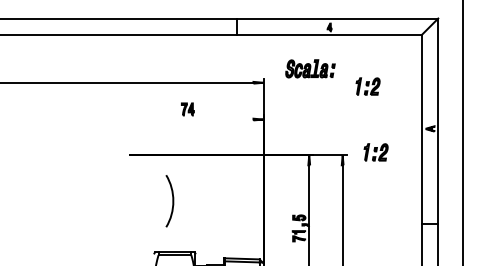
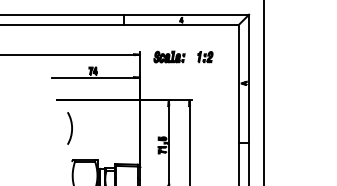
part: (310, 67) -> (169, 56), moved
line: (188, 119) -> (93, 77), added
part: (376, 153) -> (210, 98), removed
curve: (172, 201) -> (71, 128), moved

